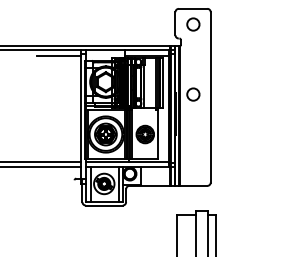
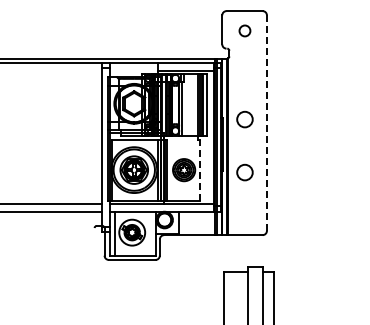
circle: (193, 24) -> (244, 30), size x0.7
line: (58, 56) -> (74, 71), removed
line: (210, 97) -> (266, 123), solid -> dashed
line: (158, 134) -> (200, 170), solid -> dashed
circle: (193, 136) -> (244, 172), added
line: (118, 184) -> (150, 233), removed

